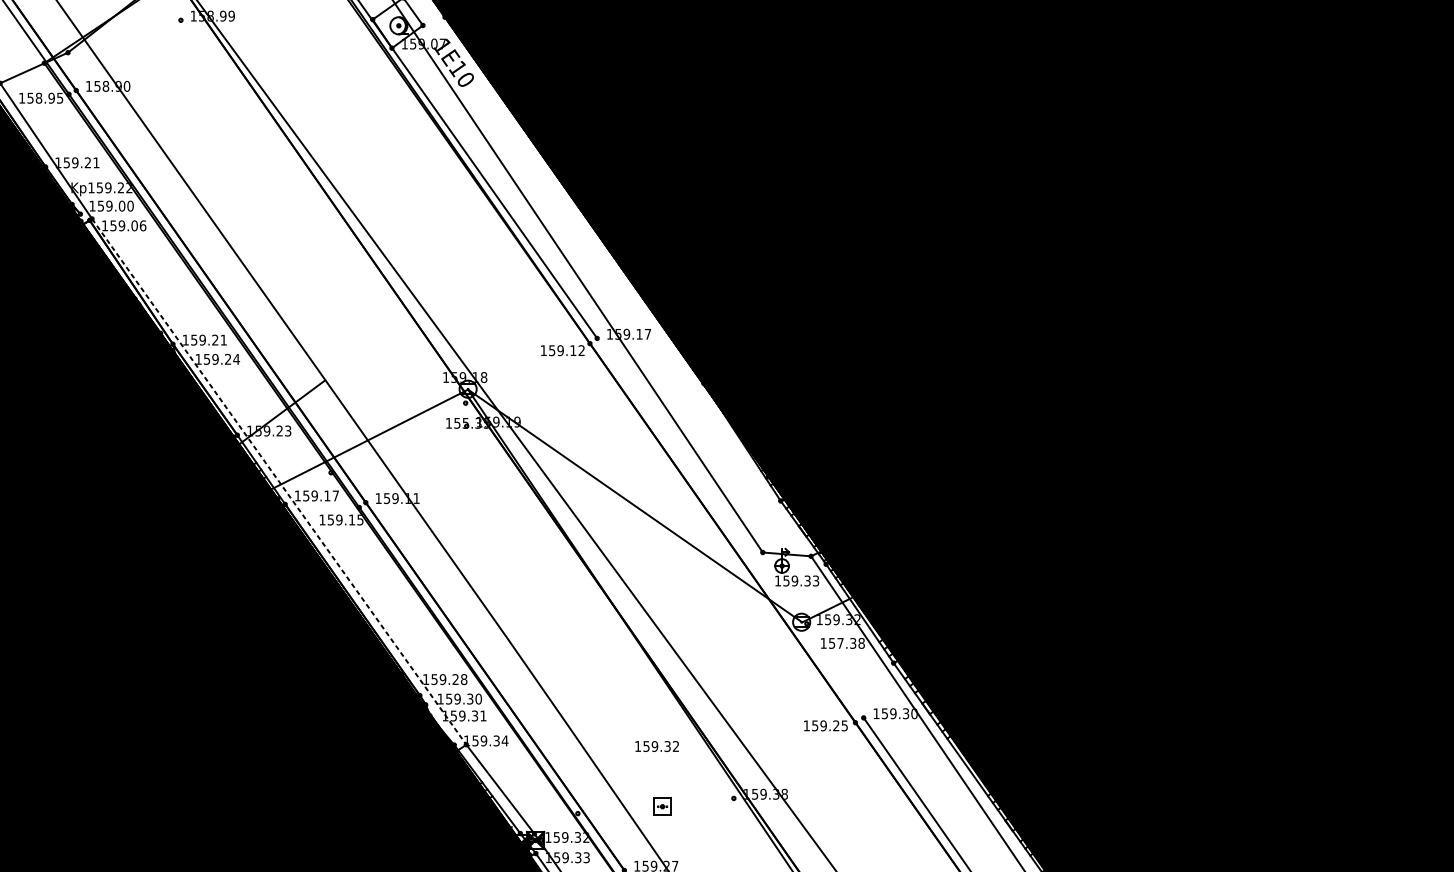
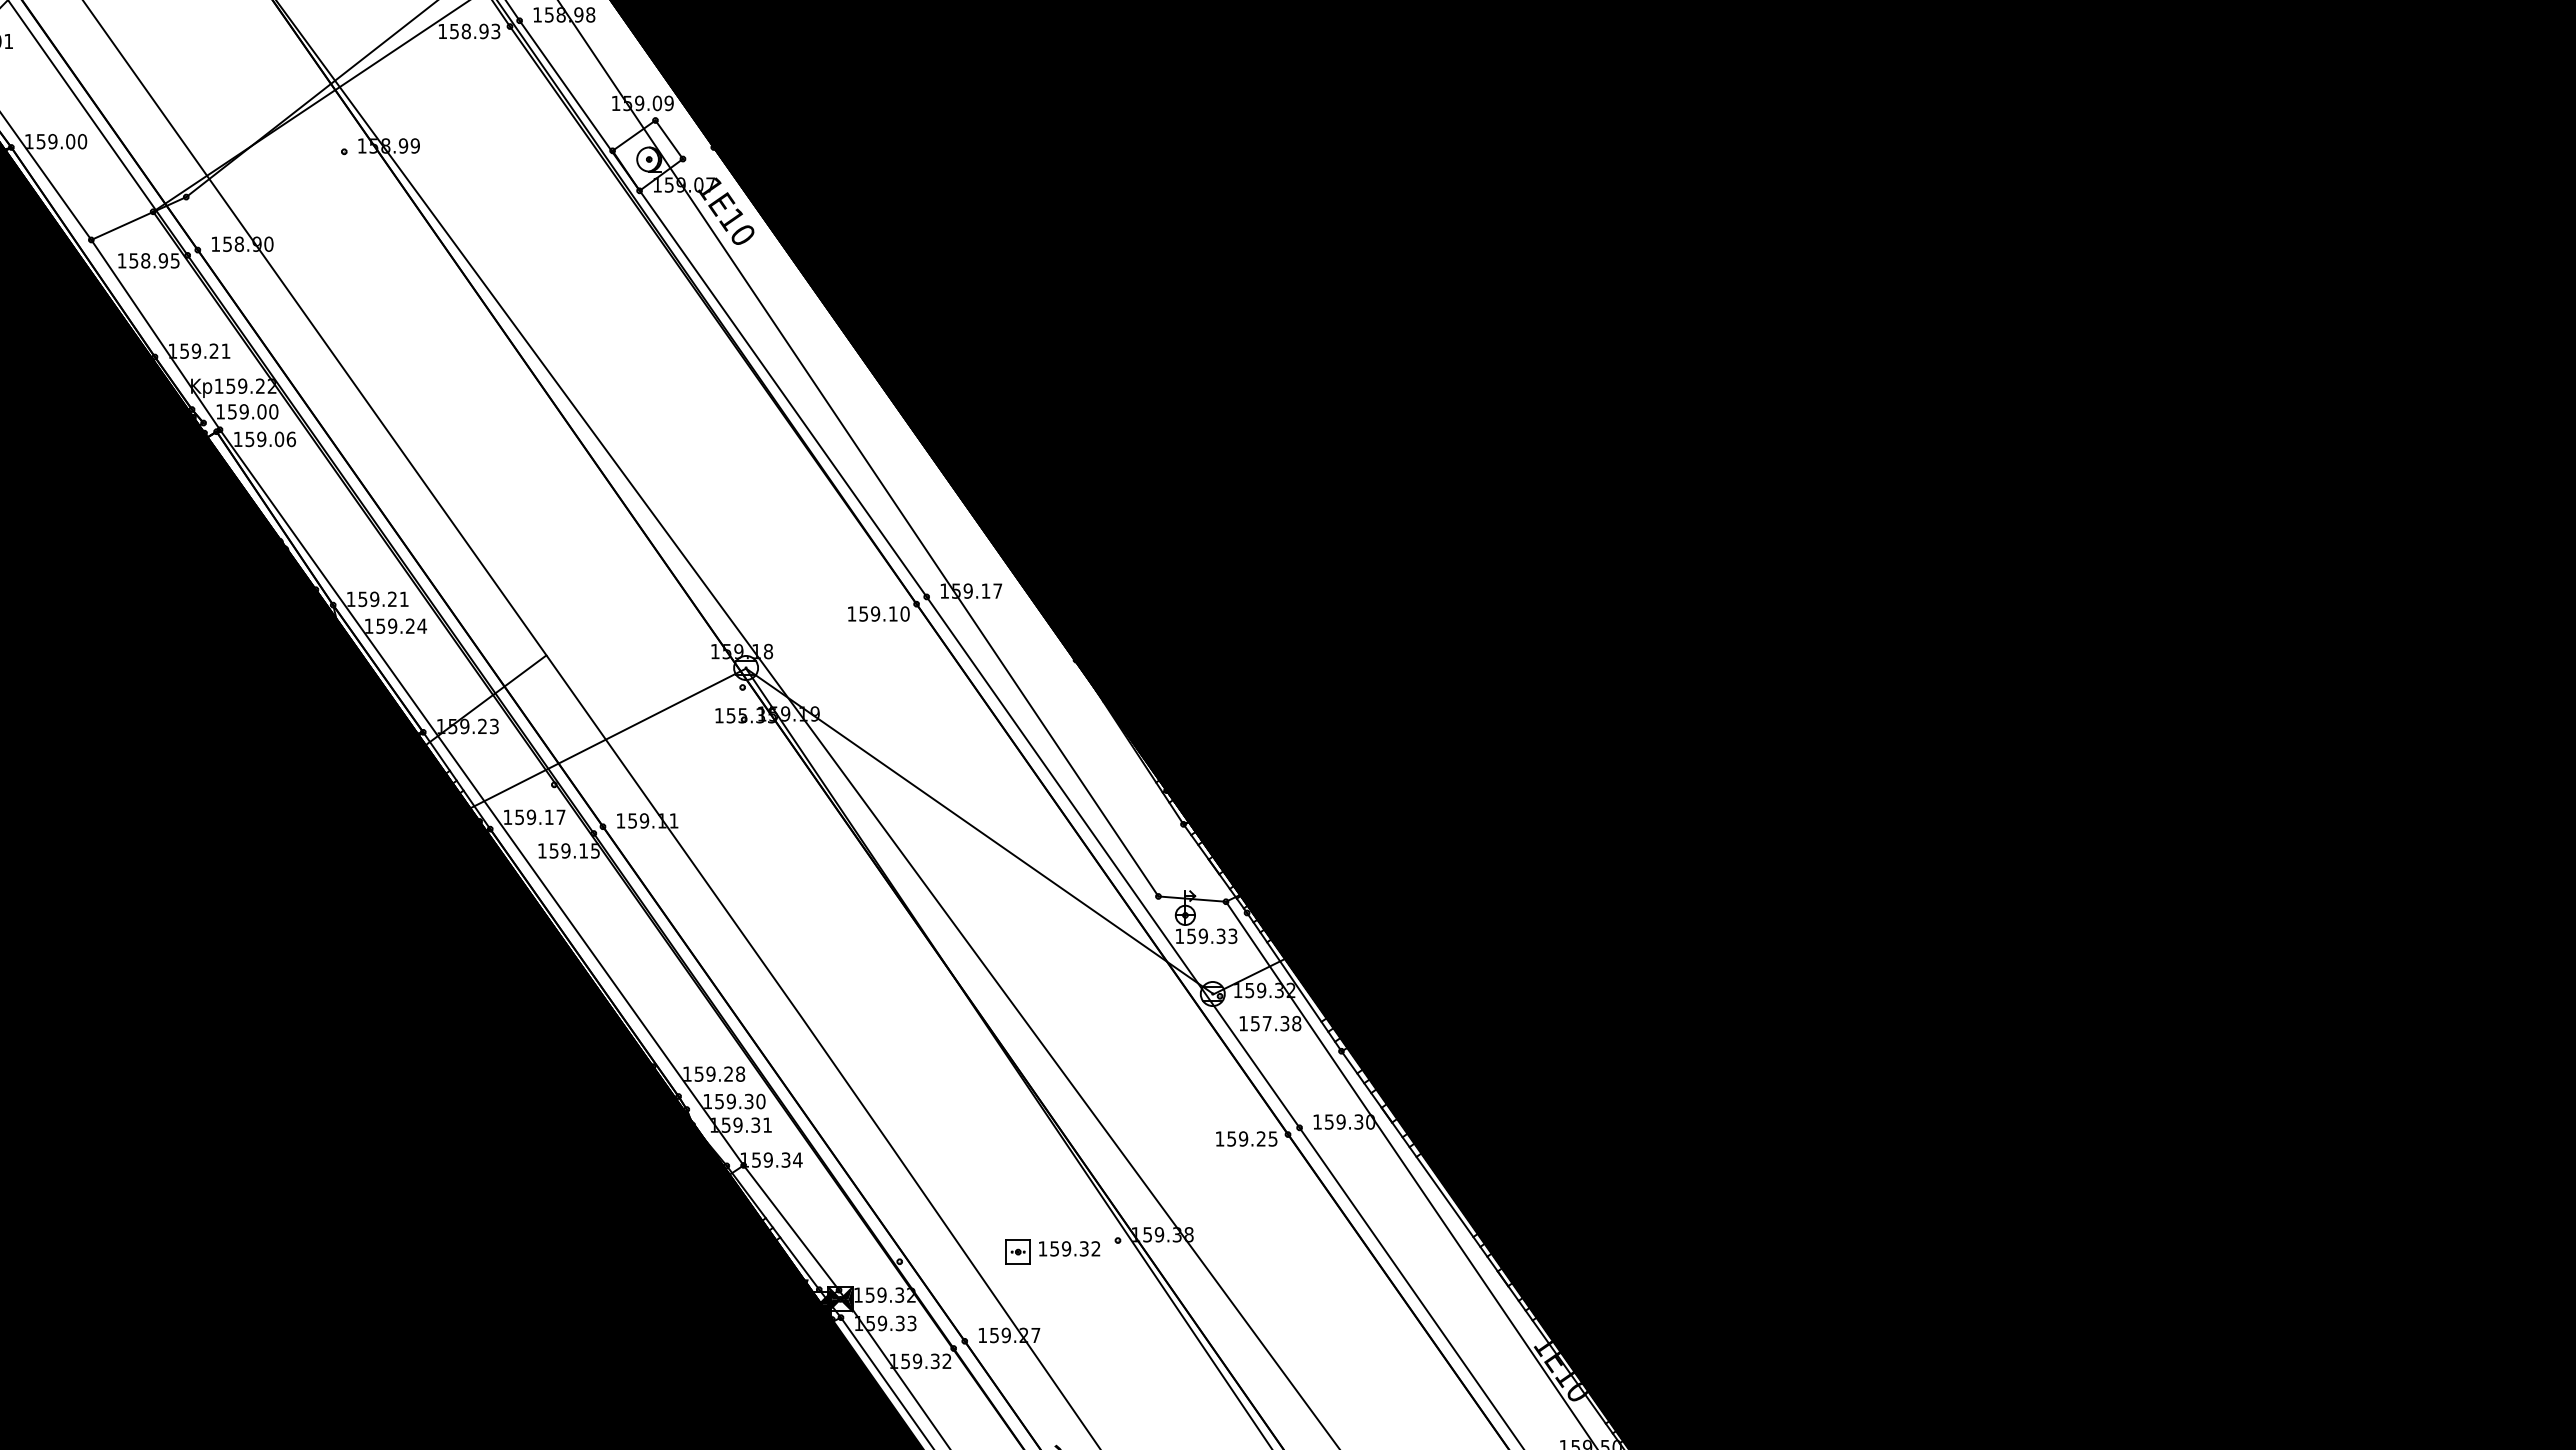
text: (581, 350) -> (904, 613), 159.12 -> 159.10
line: (279, 482) -> (482, 798), dashed -> solid
line: (729, 527) -> (1112, 861), added
text: (657, 746) -> (1069, 1248), moved

